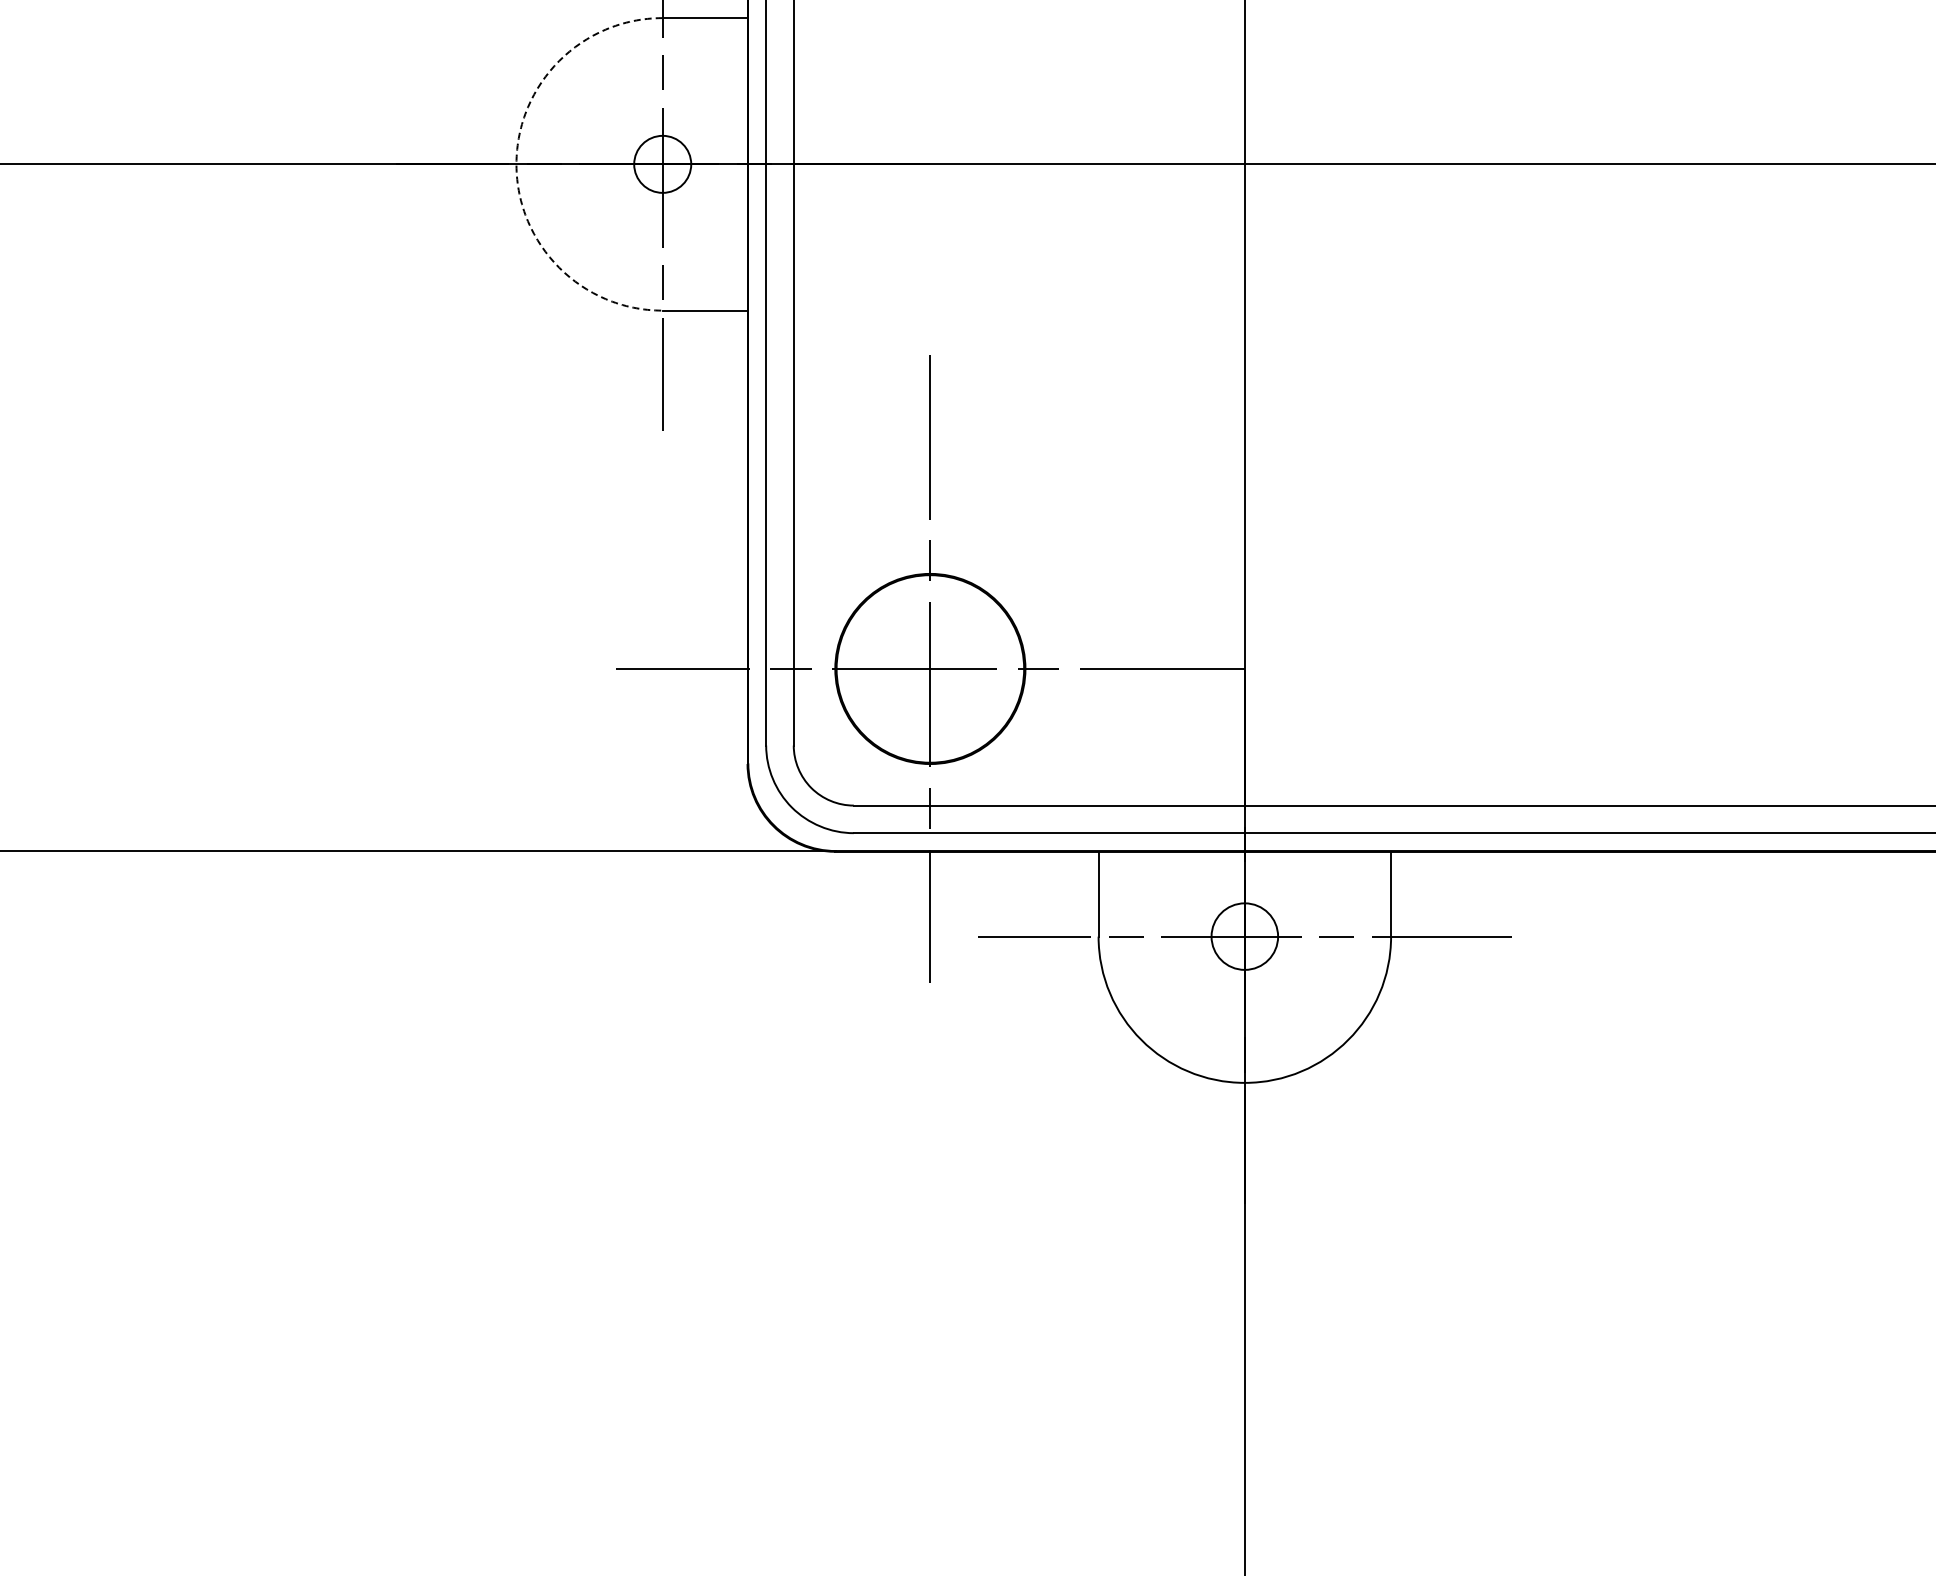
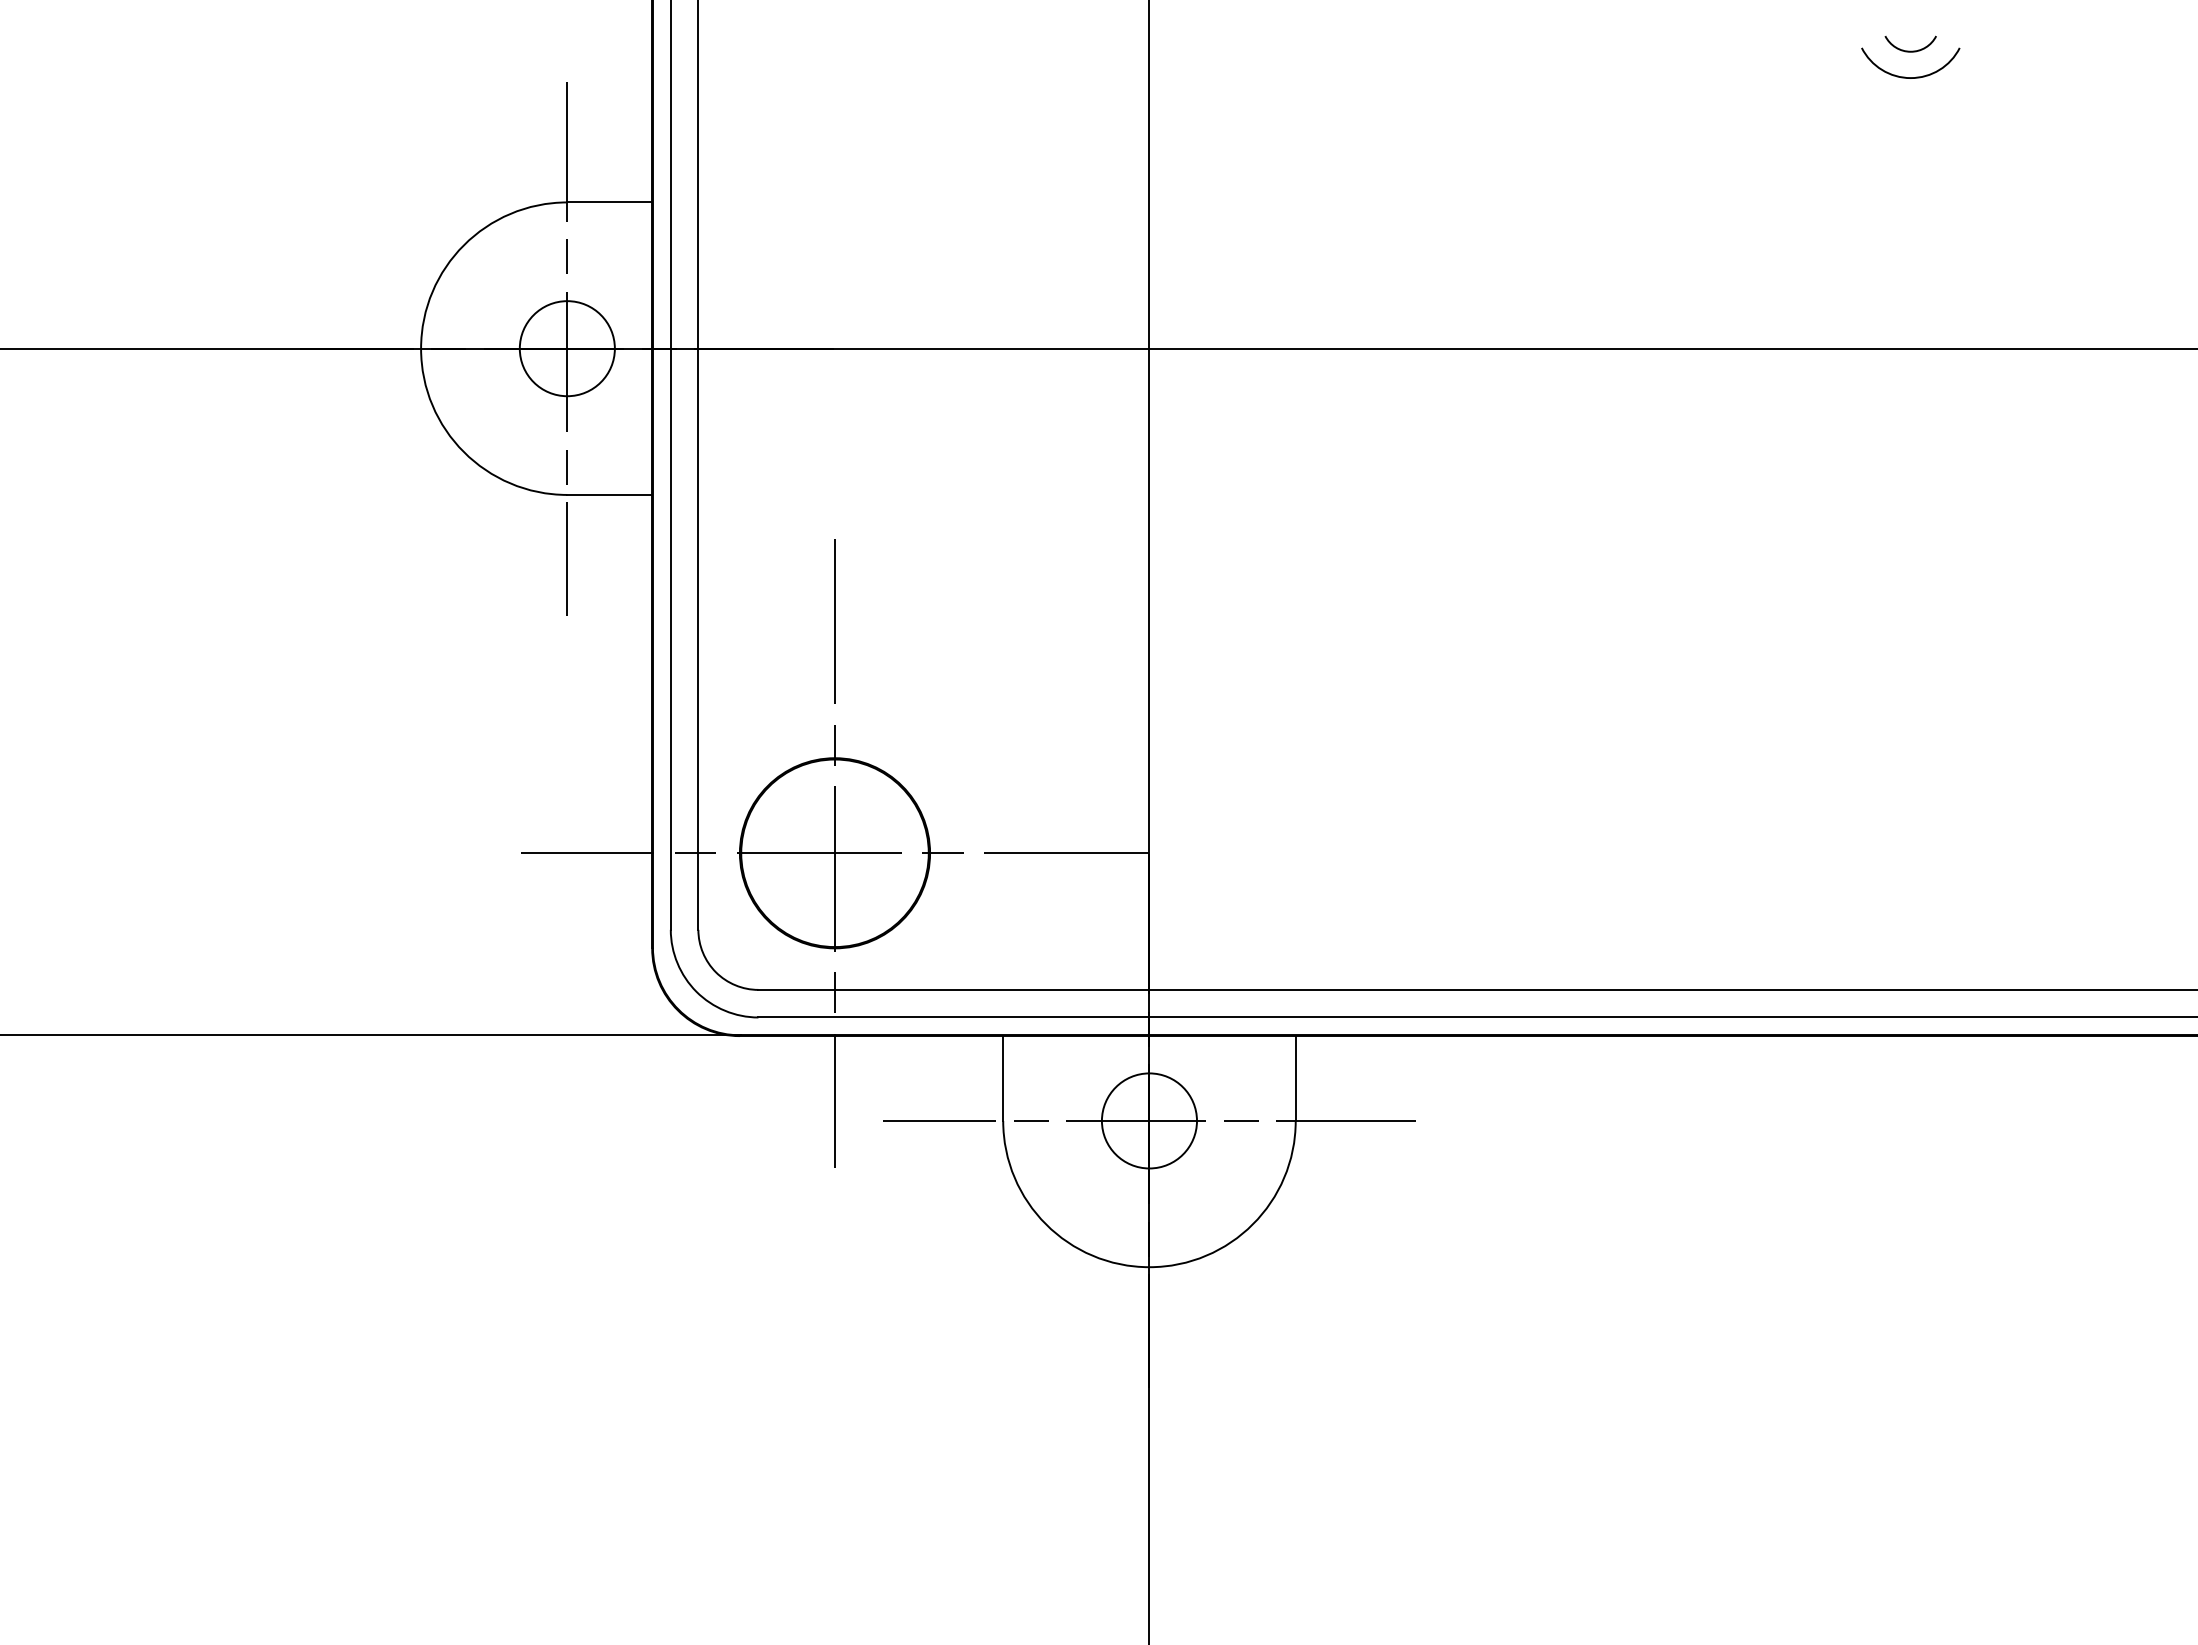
arc: (516, 164) -> (421, 348), dashed -> solid
circle: (661, 164) -> (566, 348), size x1.67
circle: (1244, 936) -> (1149, 1120), size x1.43

